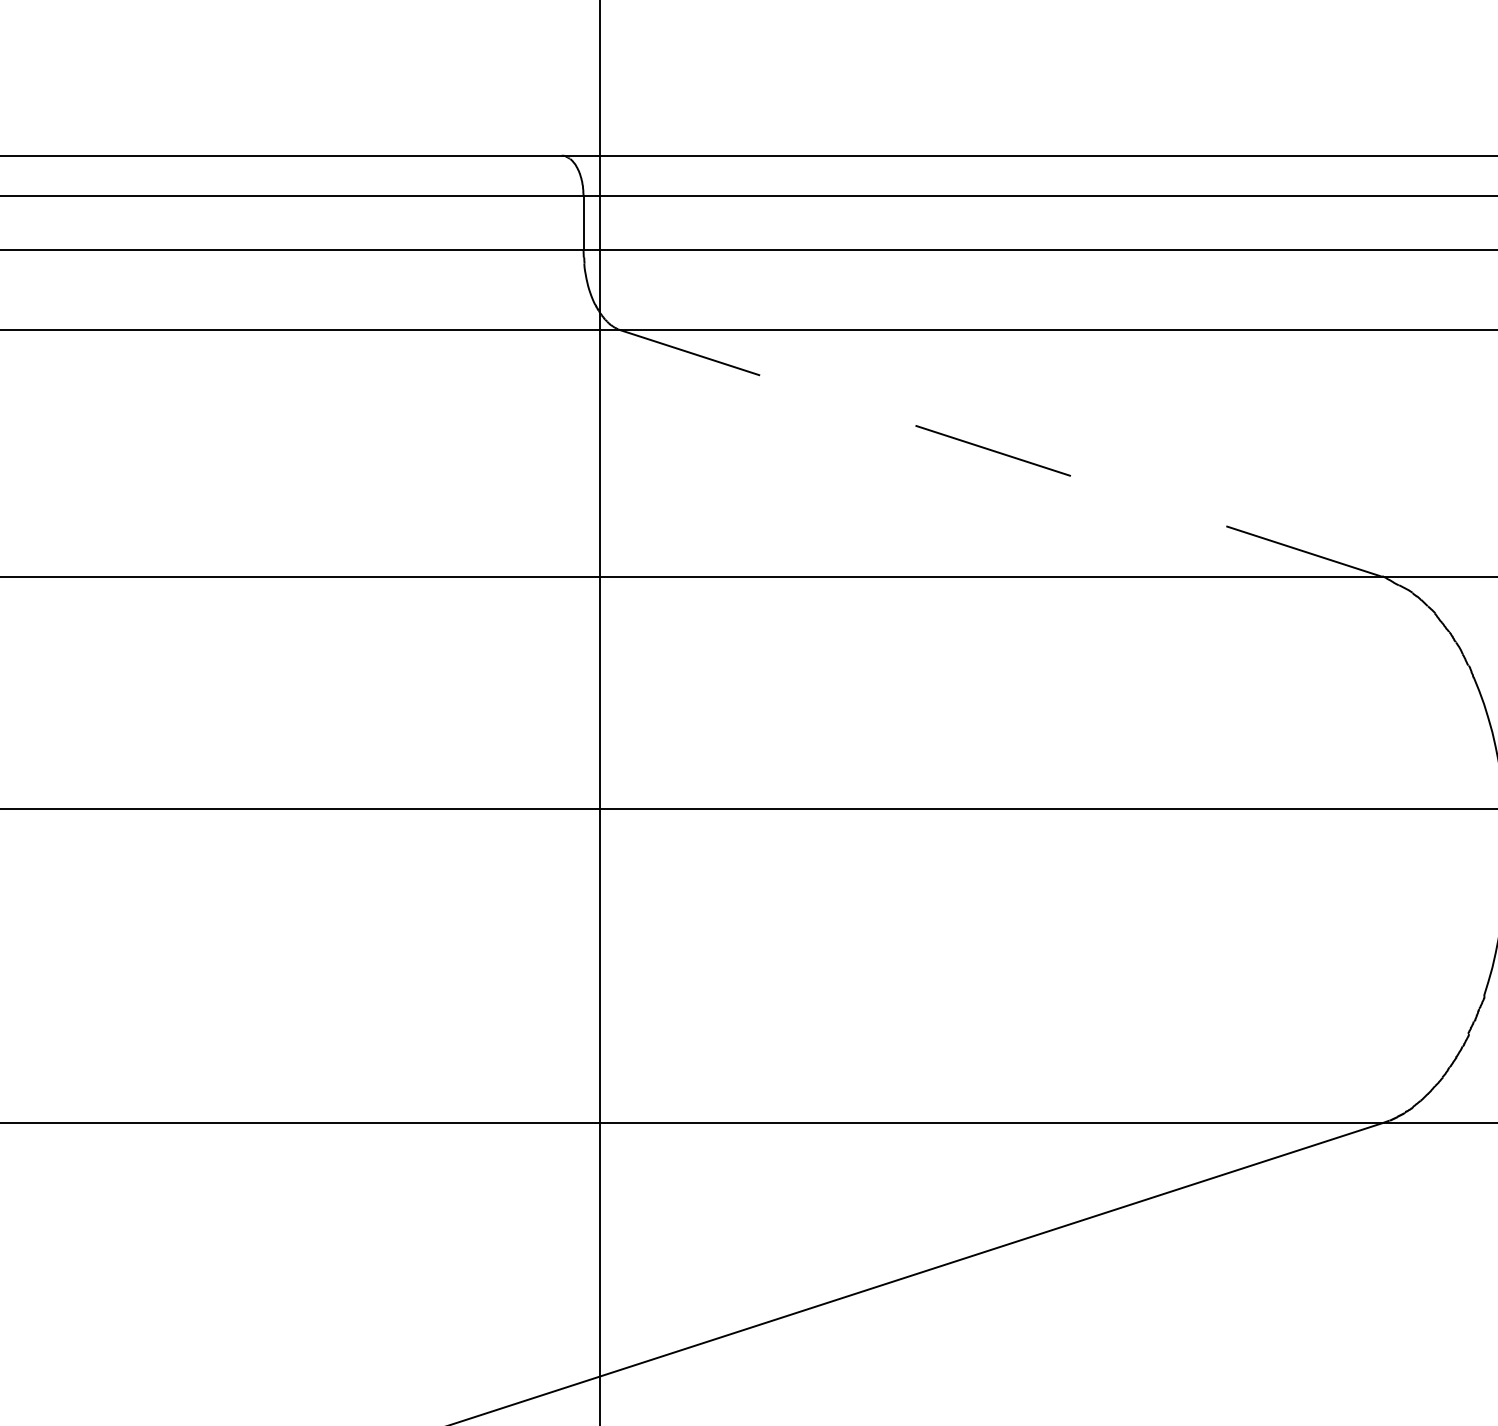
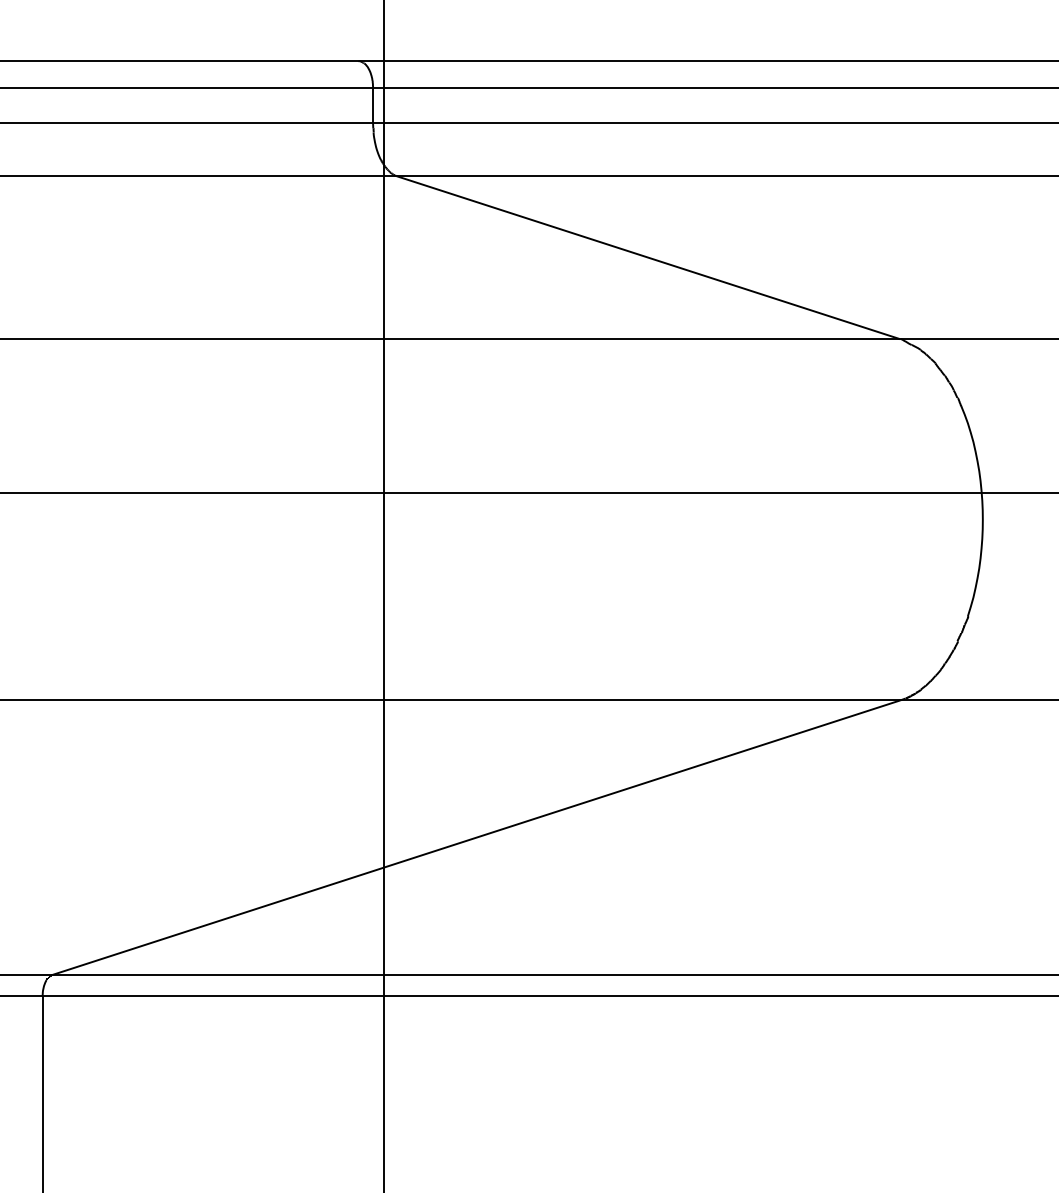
line: (1000, 452) -> (648, 257), dashed -> solid

